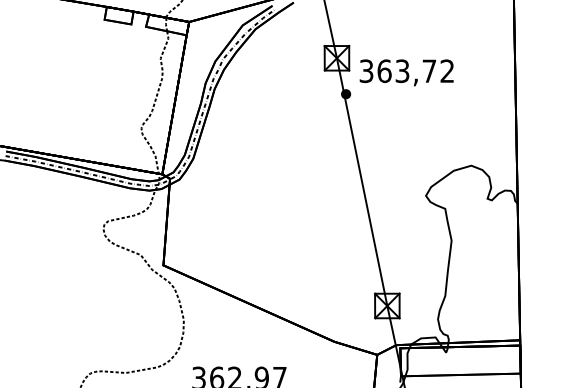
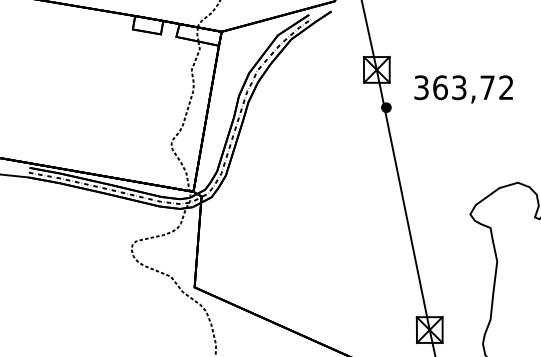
text: (406, 72) -> (463, 89), moved

